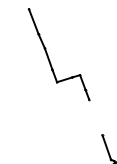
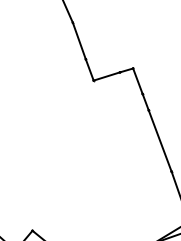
line: (95, 117) -> (159, 141), added

